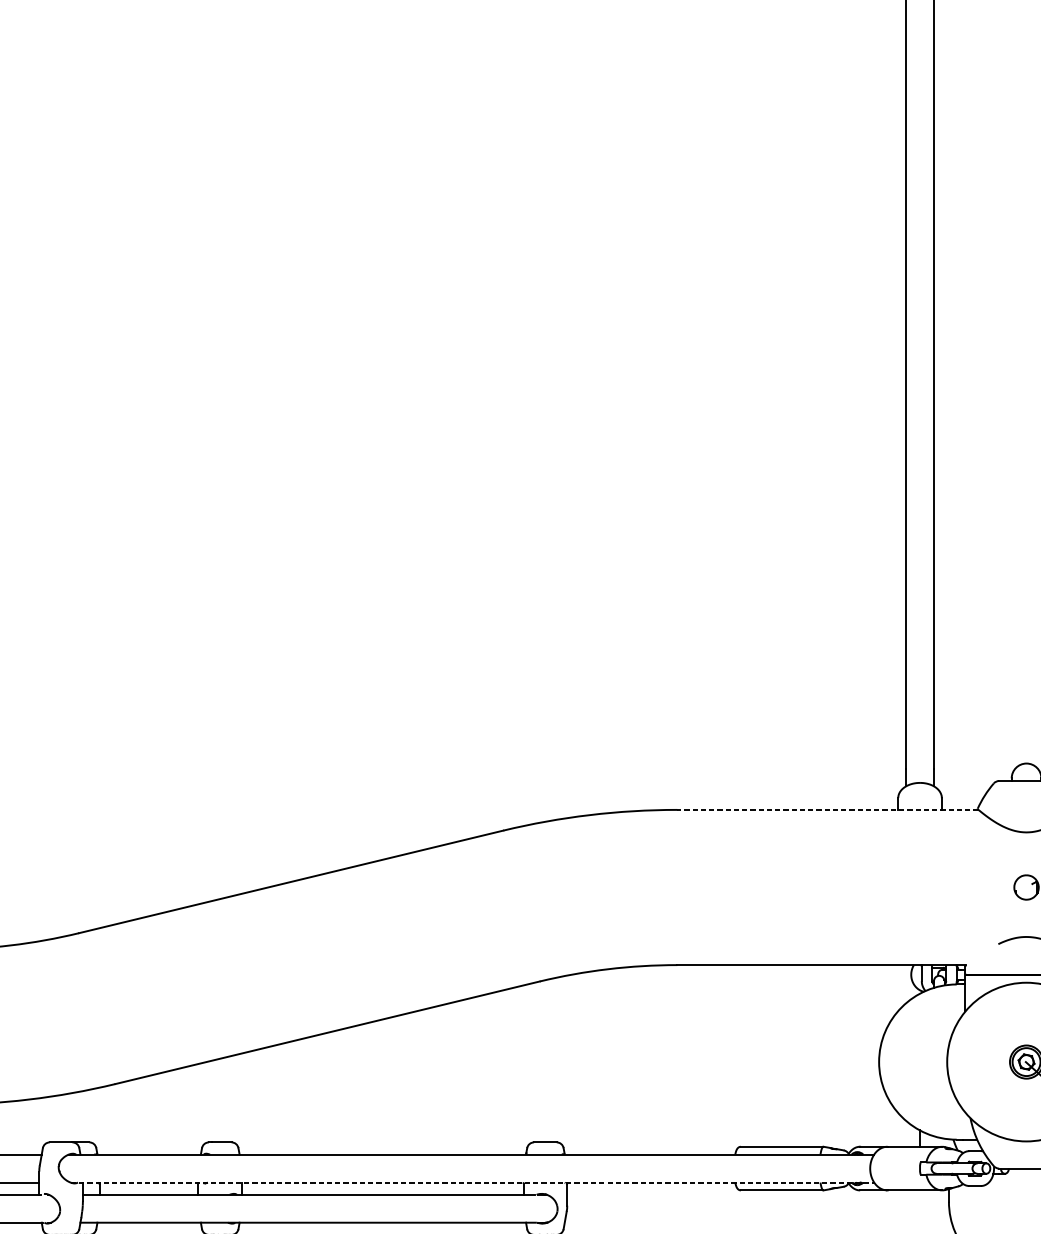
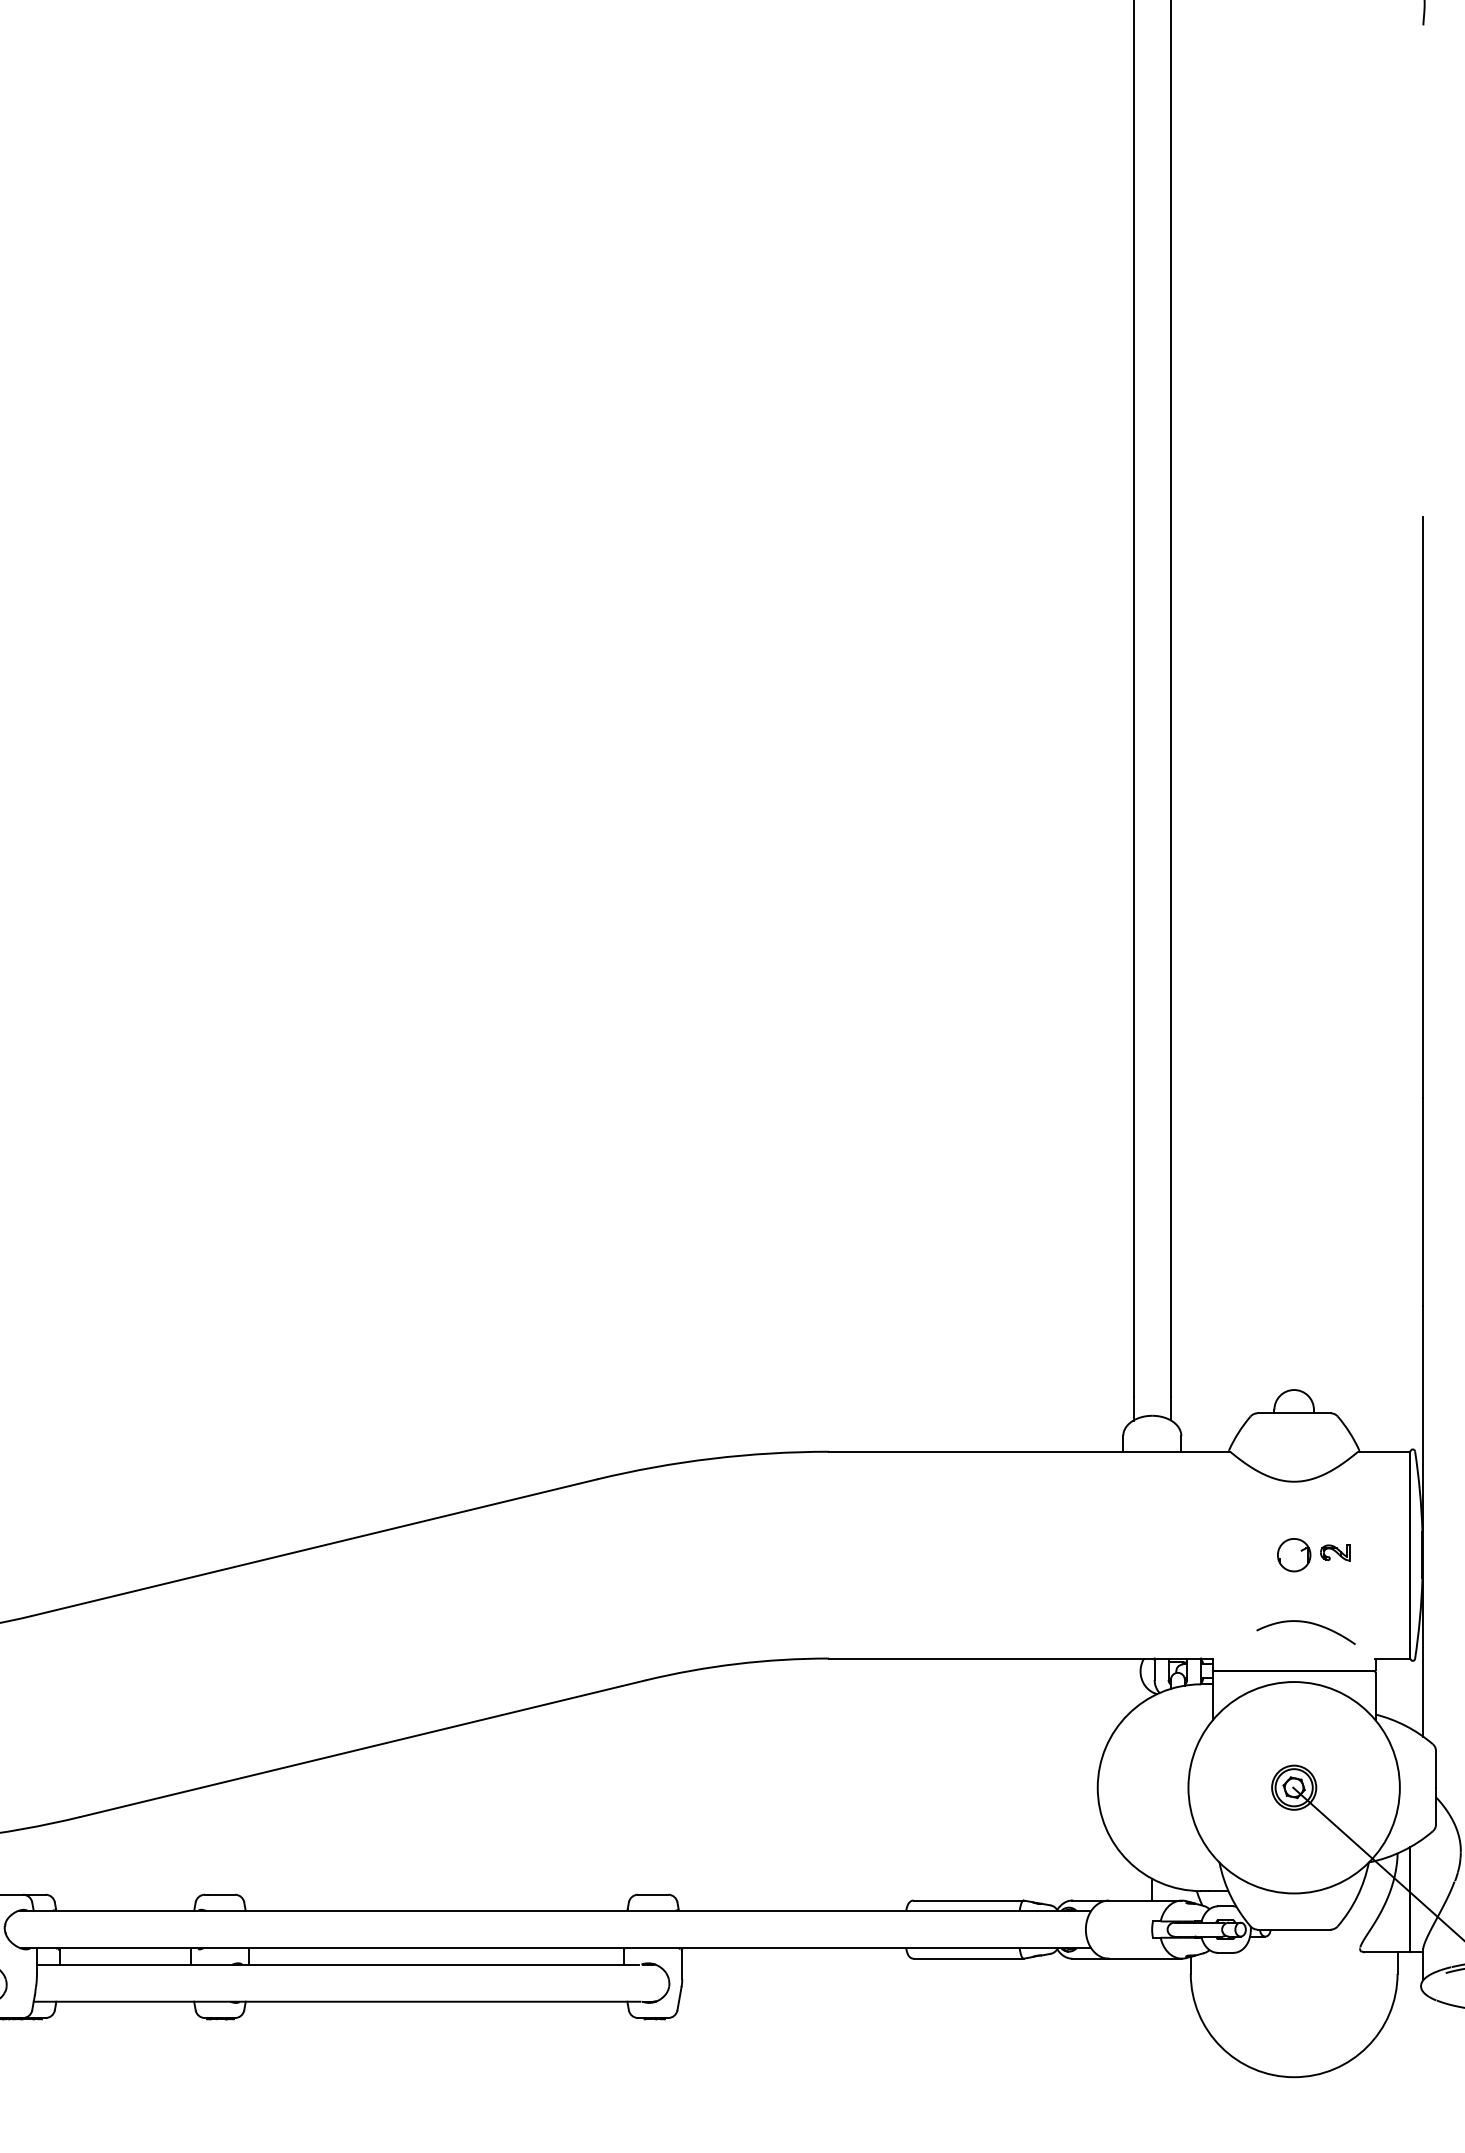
line: (827, 809) -> (1029, 1451), dashed -> solid
line: (472, 1182) -> (556, 1948), dashed -> solid

